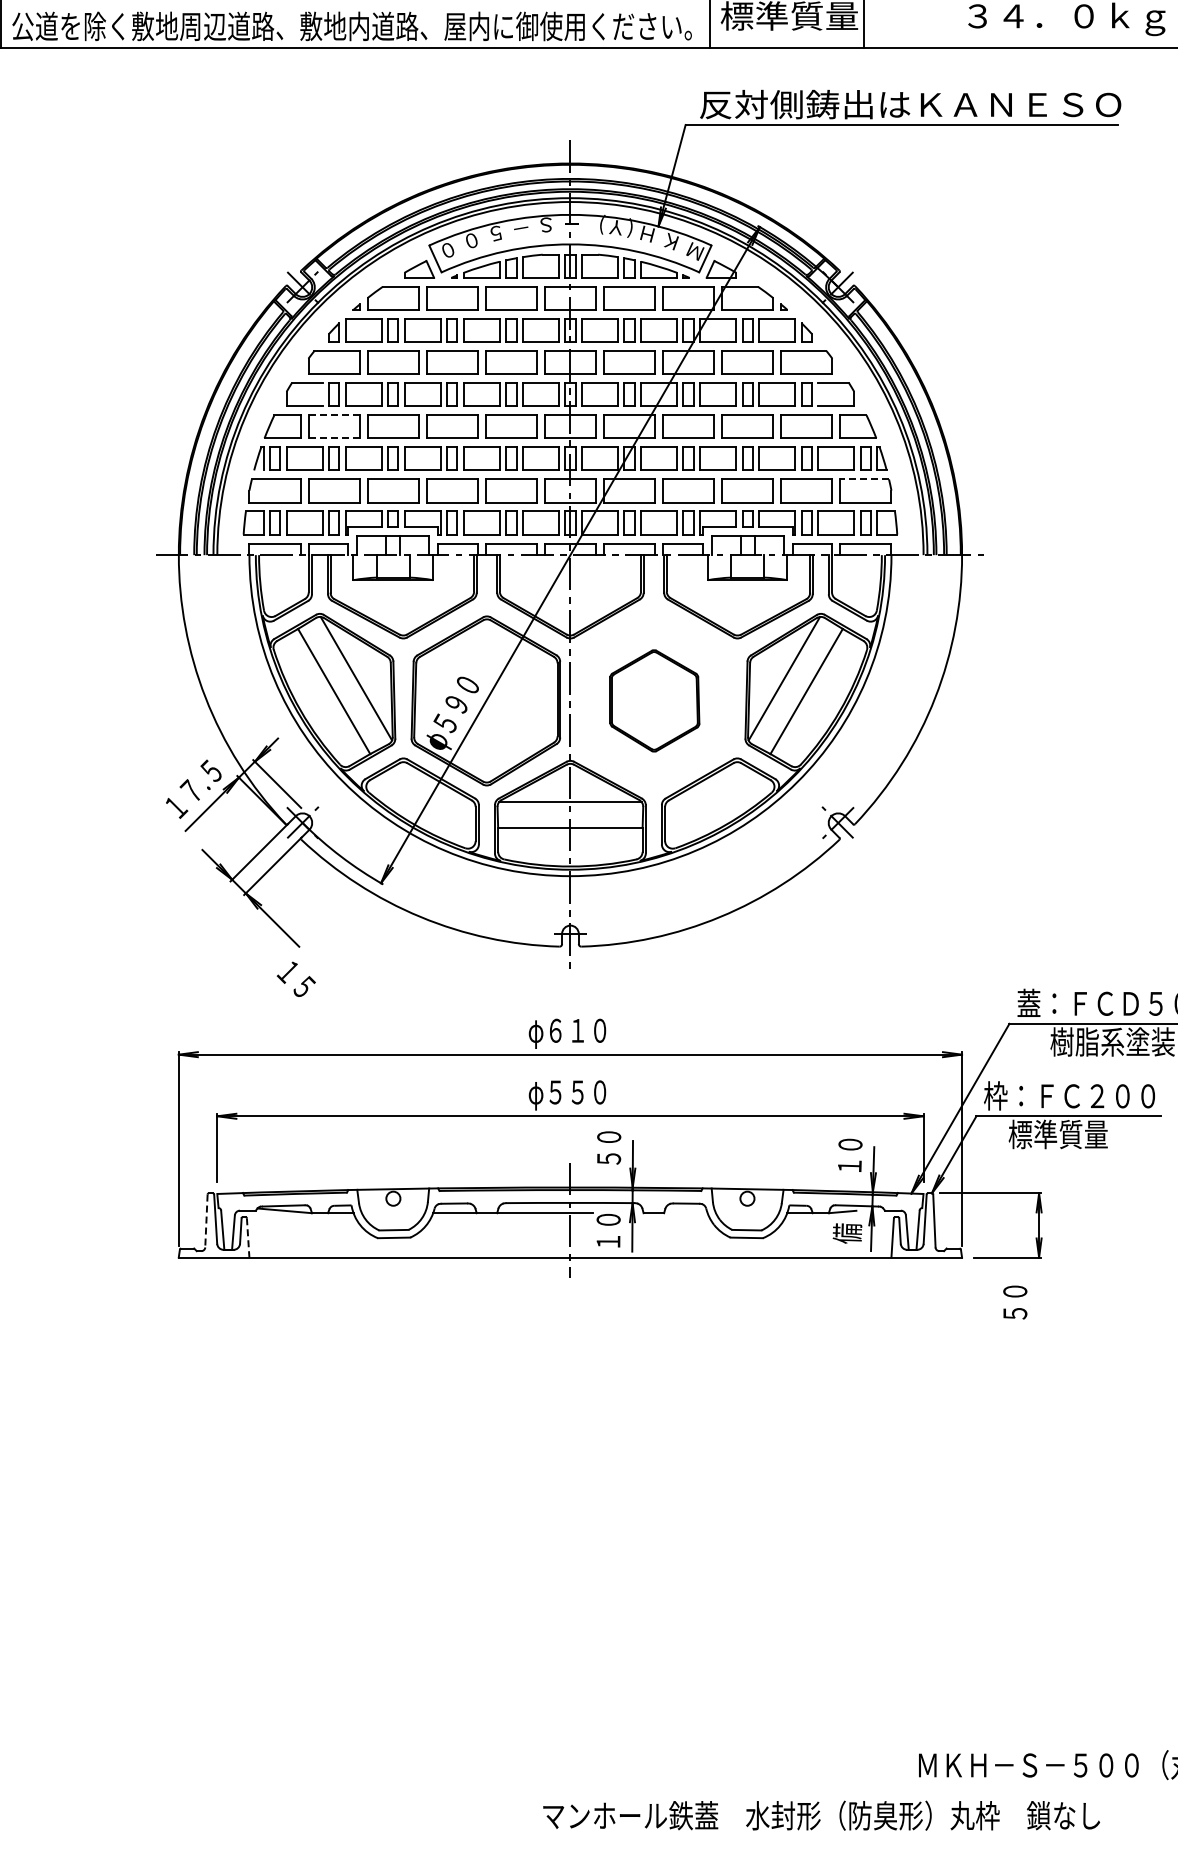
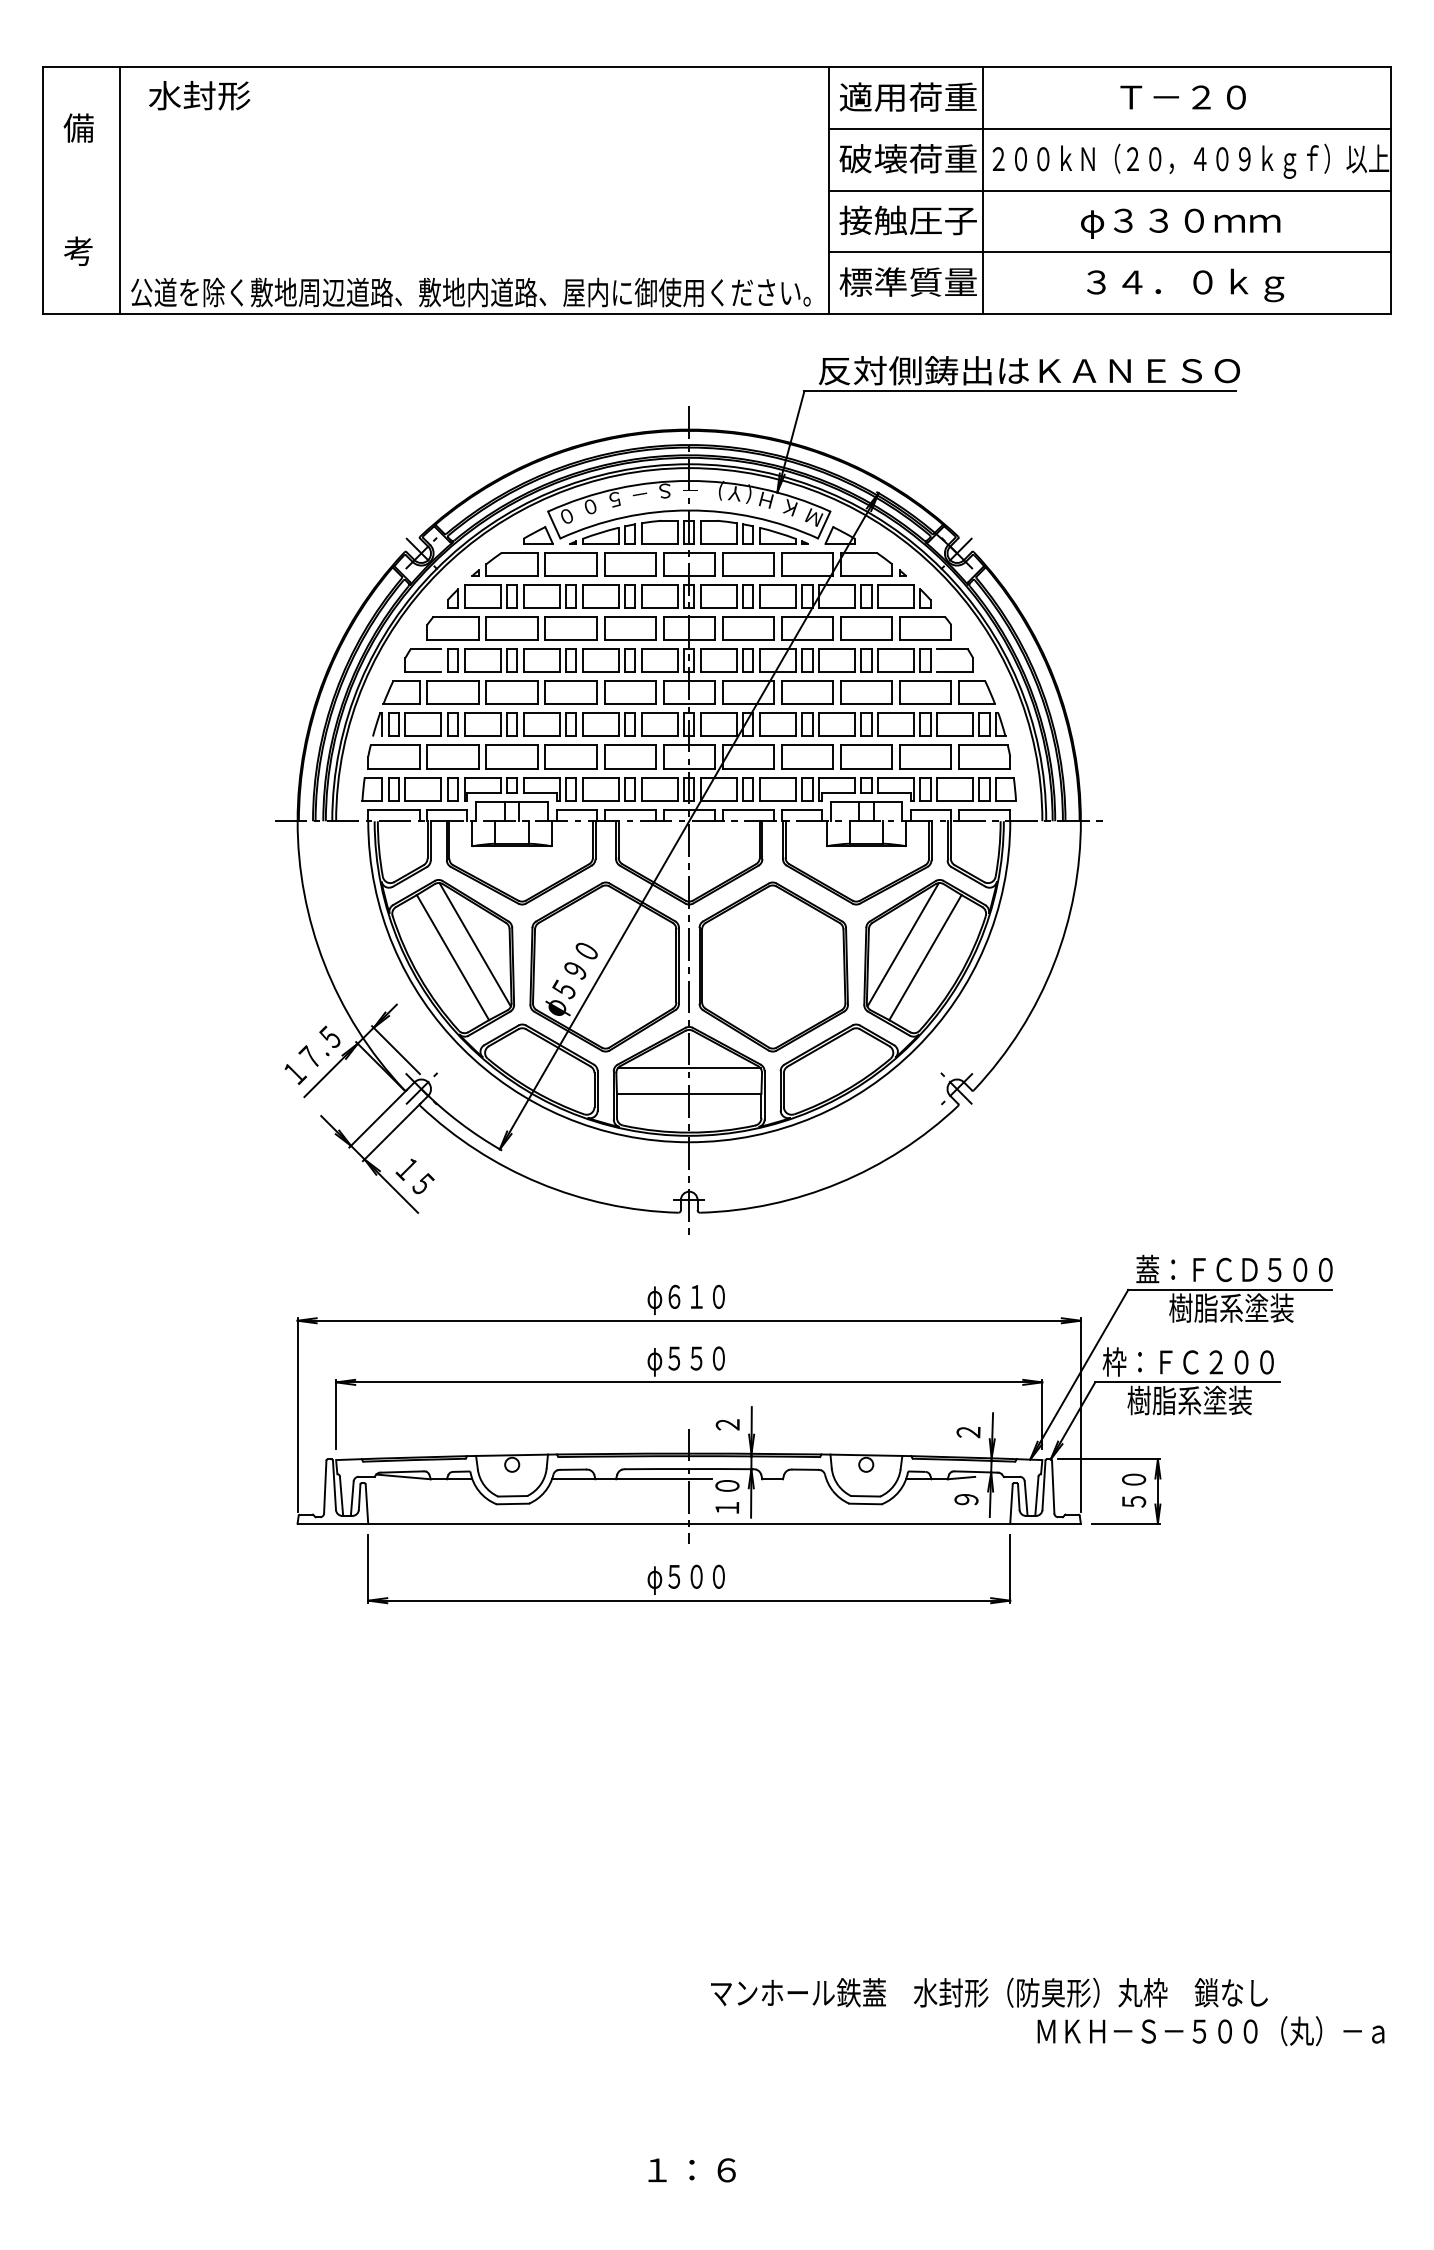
line: (333, 415) -> (452, 681), dashed -> solid
line: (333, 438) -> (452, 704), dashed -> solid
line: (863, 479) -> (982, 745), dashed -> solid
part: (654, 700) -> (773, 966), size x1.67
text: (295, 979) -> (414, 1176), moved
text: (1070, 1134) -> (1189, 1400), 標準質量 -> 樹脂系塗装
text: (608, 1147) -> (727, 1413), ５０ -> ２
text: (849, 1154) -> (968, 1420), １０ -> ２
line: (206, 1221) -> (325, 1487), dashed -> solid
text: (847, 1233) -> (966, 1499), 備 -> ９
line: (247, 1238) -> (366, 1504), dashed -> solid
text: (1015, 1302) -> (1134, 1490), moved
part: (570, 1303) -> (689, 1569), added
text: (821, 1815) -> (989, 1992), moved

